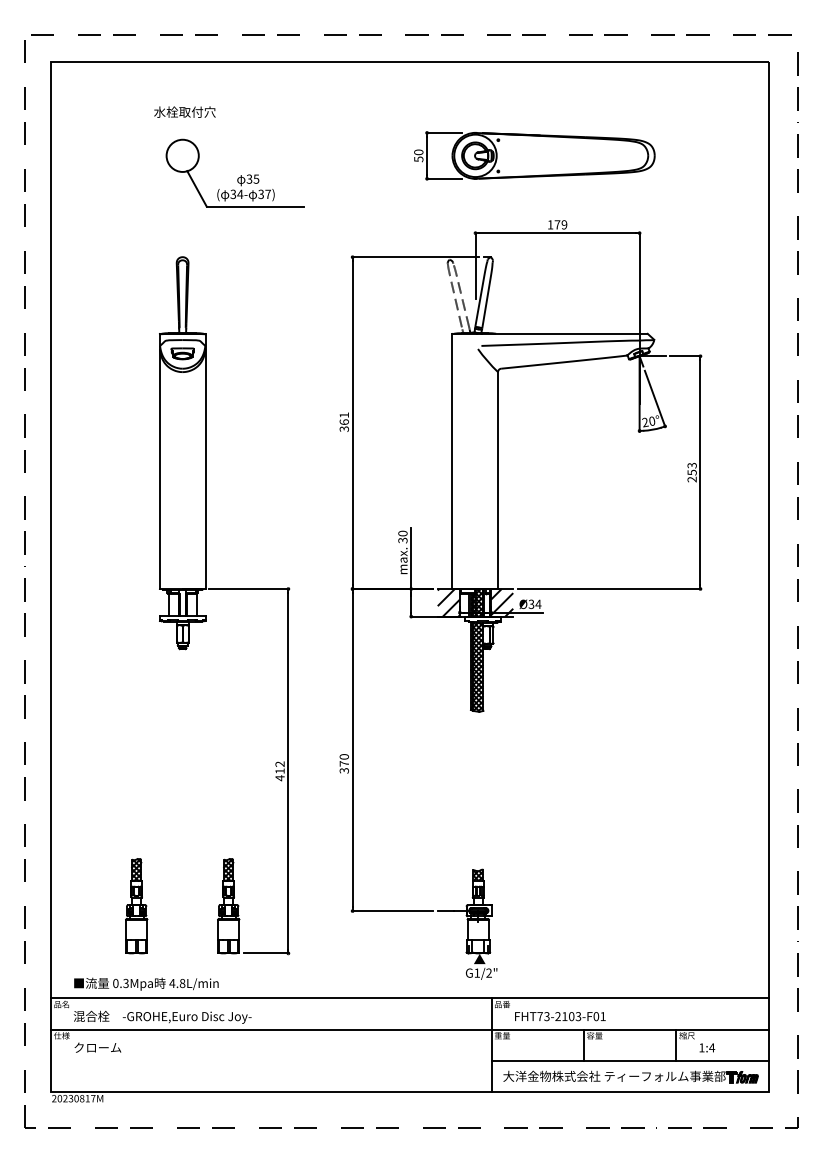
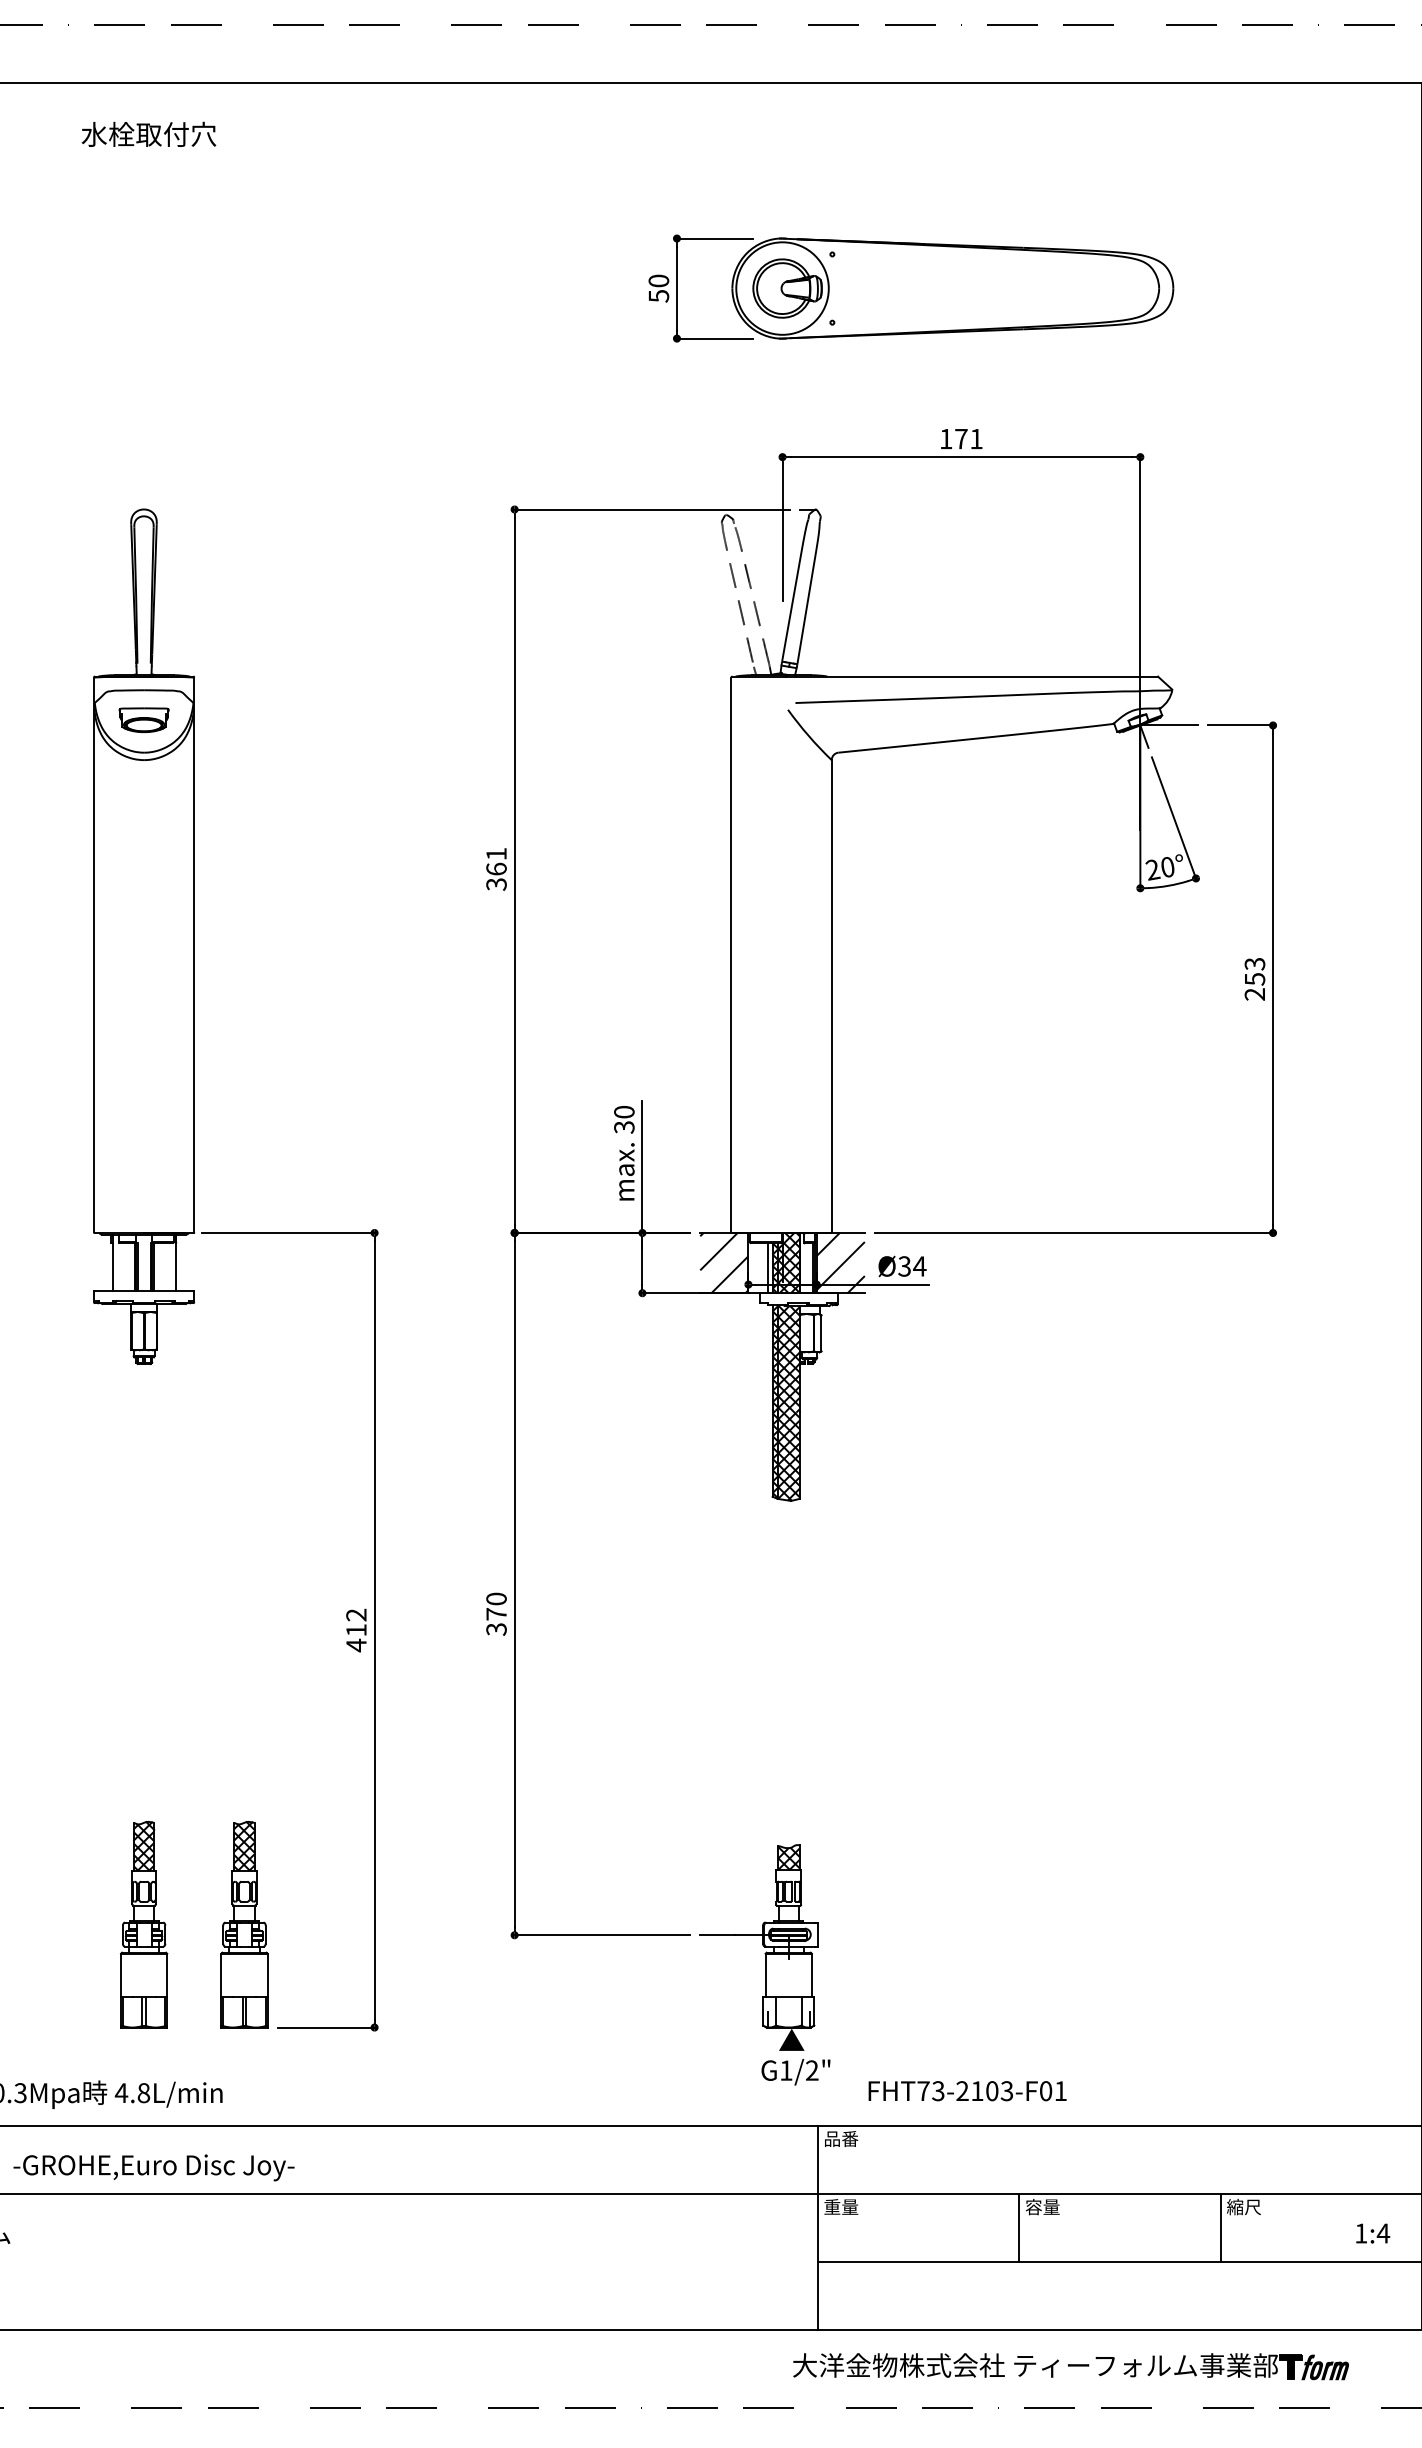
text: (184, 111) -> (148, 132), moved
part: (238, 177) -> (265, 335), removed
text: (564, 224) -> (976, 438), 179 -> 171
part: (136, 906) -> (143, 1925), moved
text: (560, 1016) -> (967, 2090), moved
text: (707, 1047) -> (1373, 2232), moved
part: (630, 1076) -> (1070, 2365), moved

